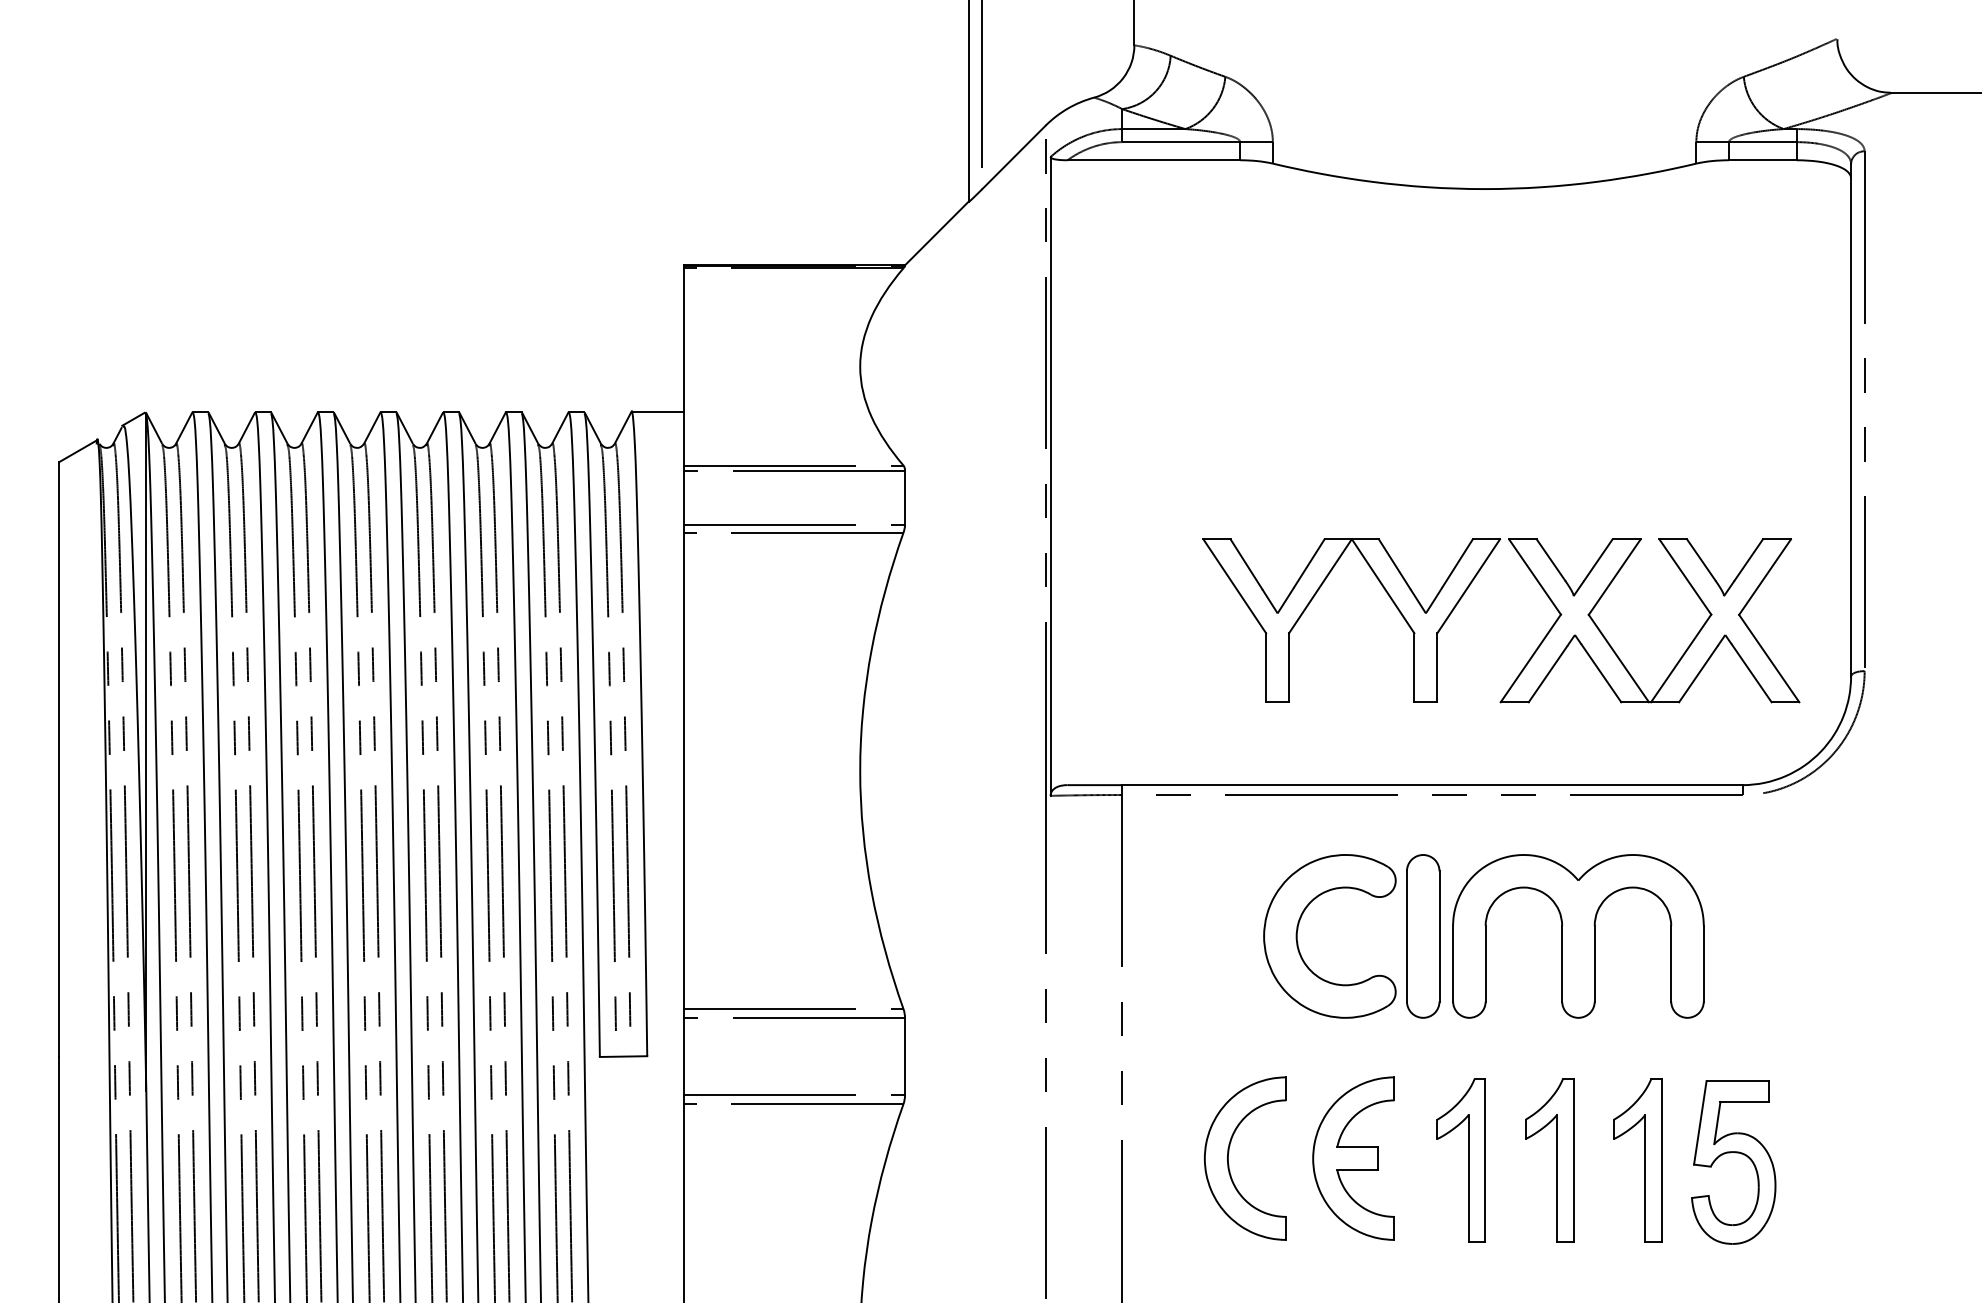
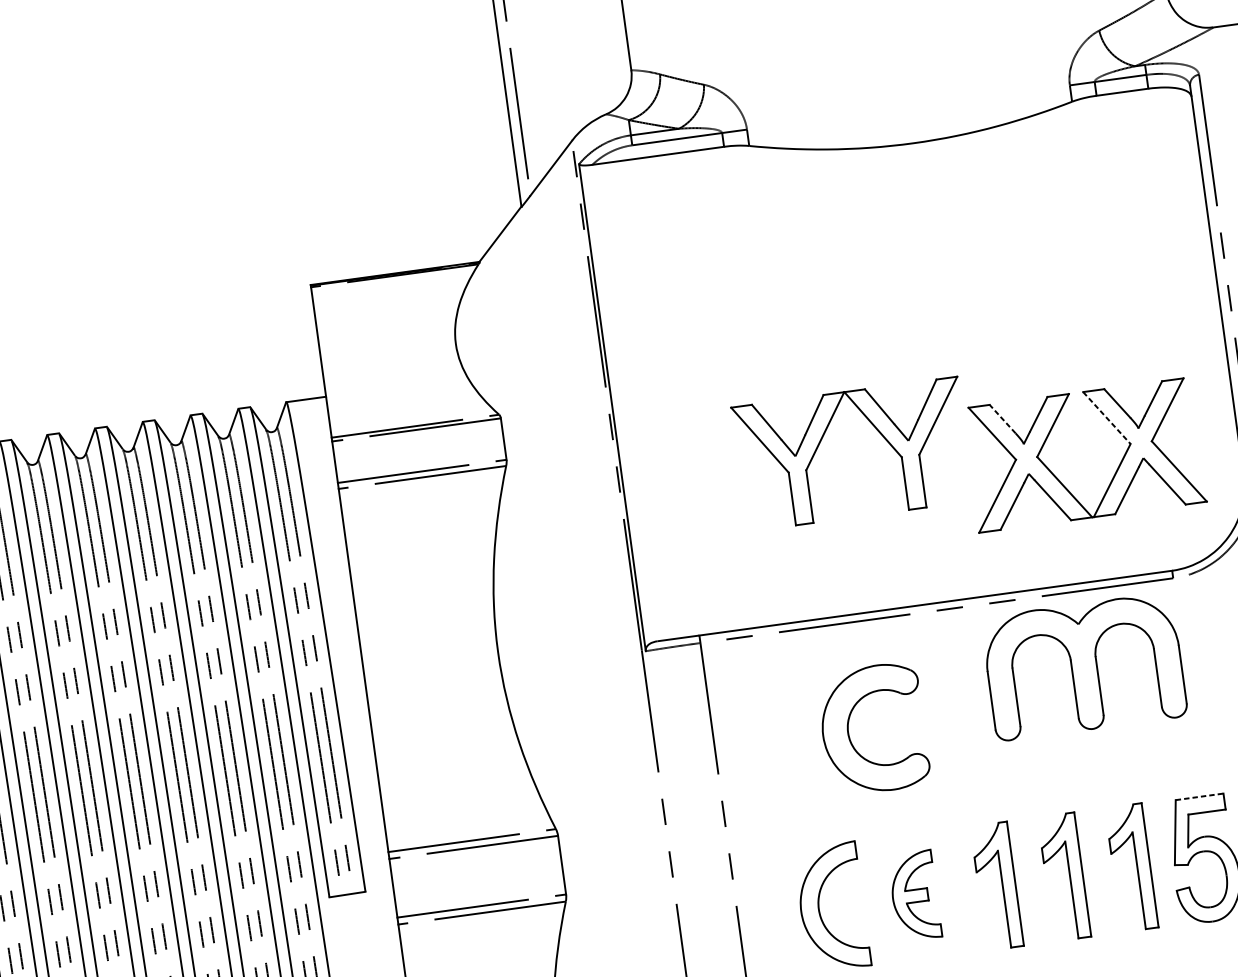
line: (1550, 559) -> (1002, 418), solid -> dashed
line: (1685, 577) -> (1107, 418), solid -> dashed
part: (1314, 597) -> (821, 440), moved
part: (1423, 936) -> (944, 719), removed
part: (1578, 936) -> (1084, 666), moved
line: (1738, 1081) -> (1200, 797), solid -> dashed
part: (1353, 1158) -> (914, 896), size x0.7

